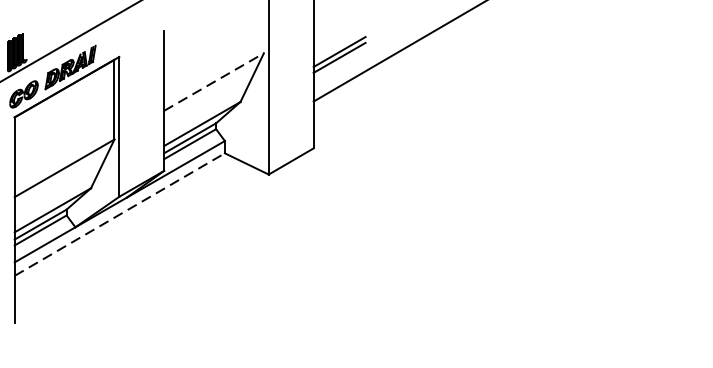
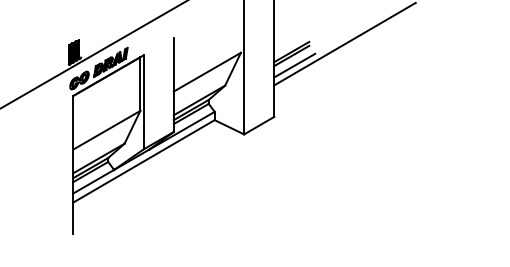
line: (343, 72) -> (294, 65), added
line: (214, 82) -> (207, 72), dashed -> solid
line: (119, 214) -> (143, 161), dashed -> solid

